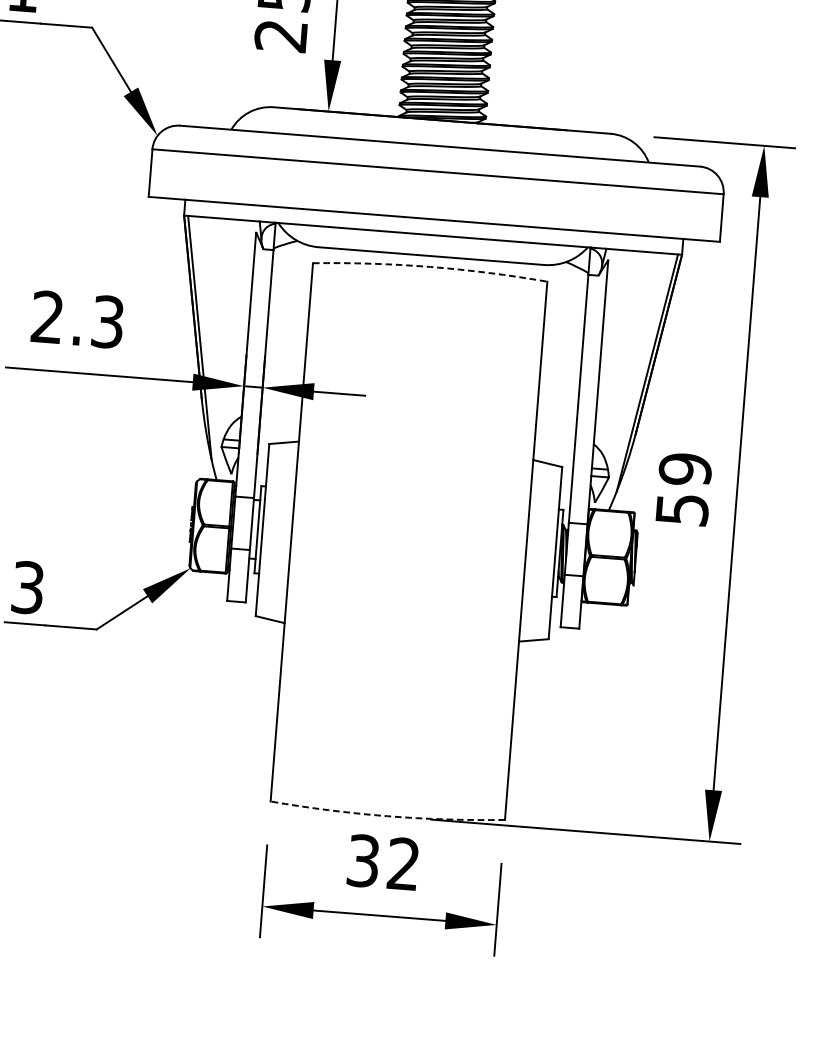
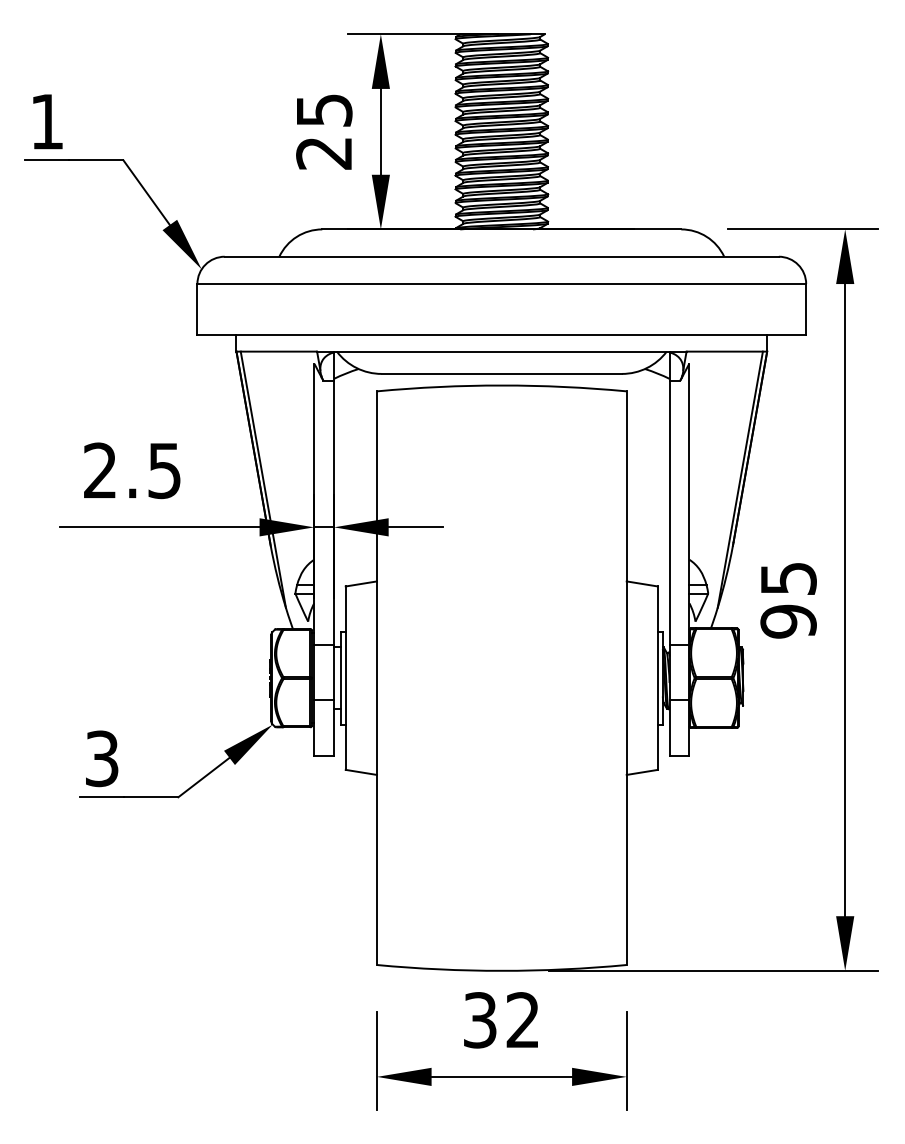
arc: (430, 266) -> (501, 385), dashed -> solid
text: (107, 321) -> (164, 470), 2.3 -> 2.5
text: (683, 489) -> (788, 600), 59 -> 95
arc: (387, 815) -> (501, 970), dashed -> solid

